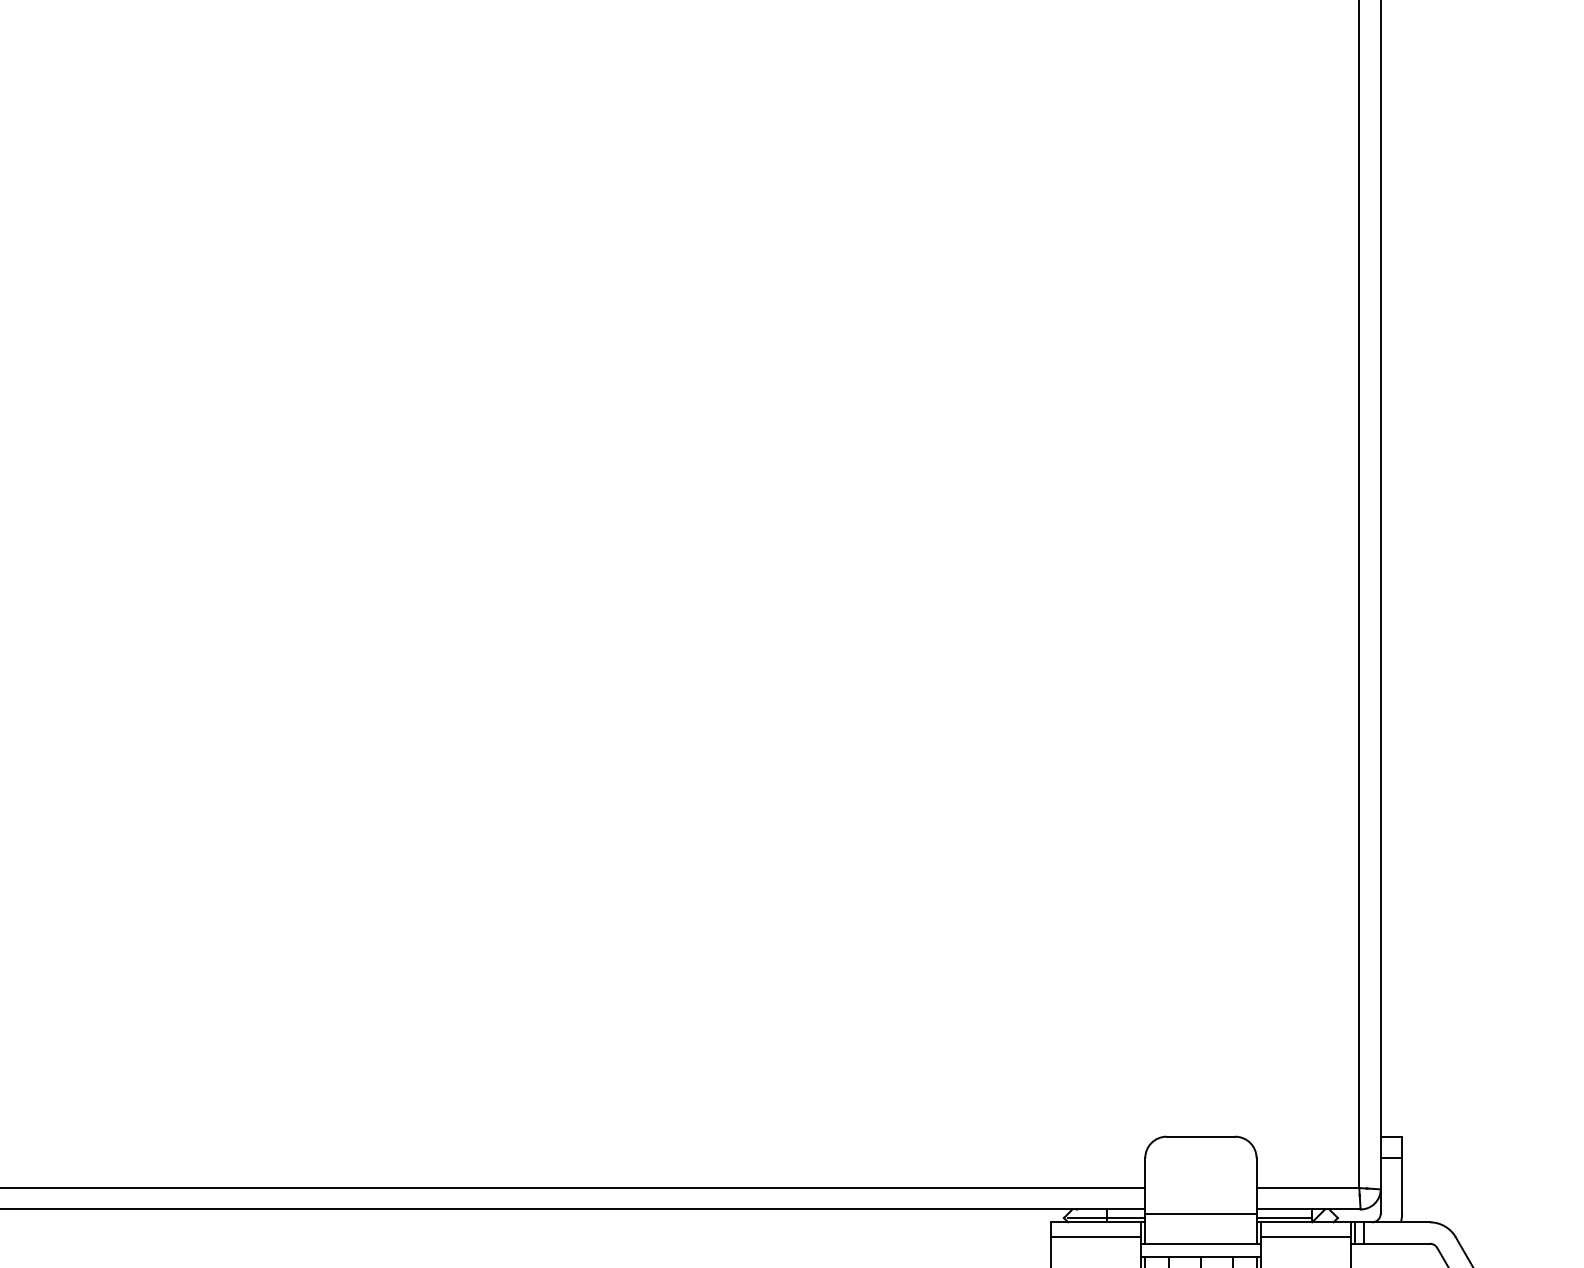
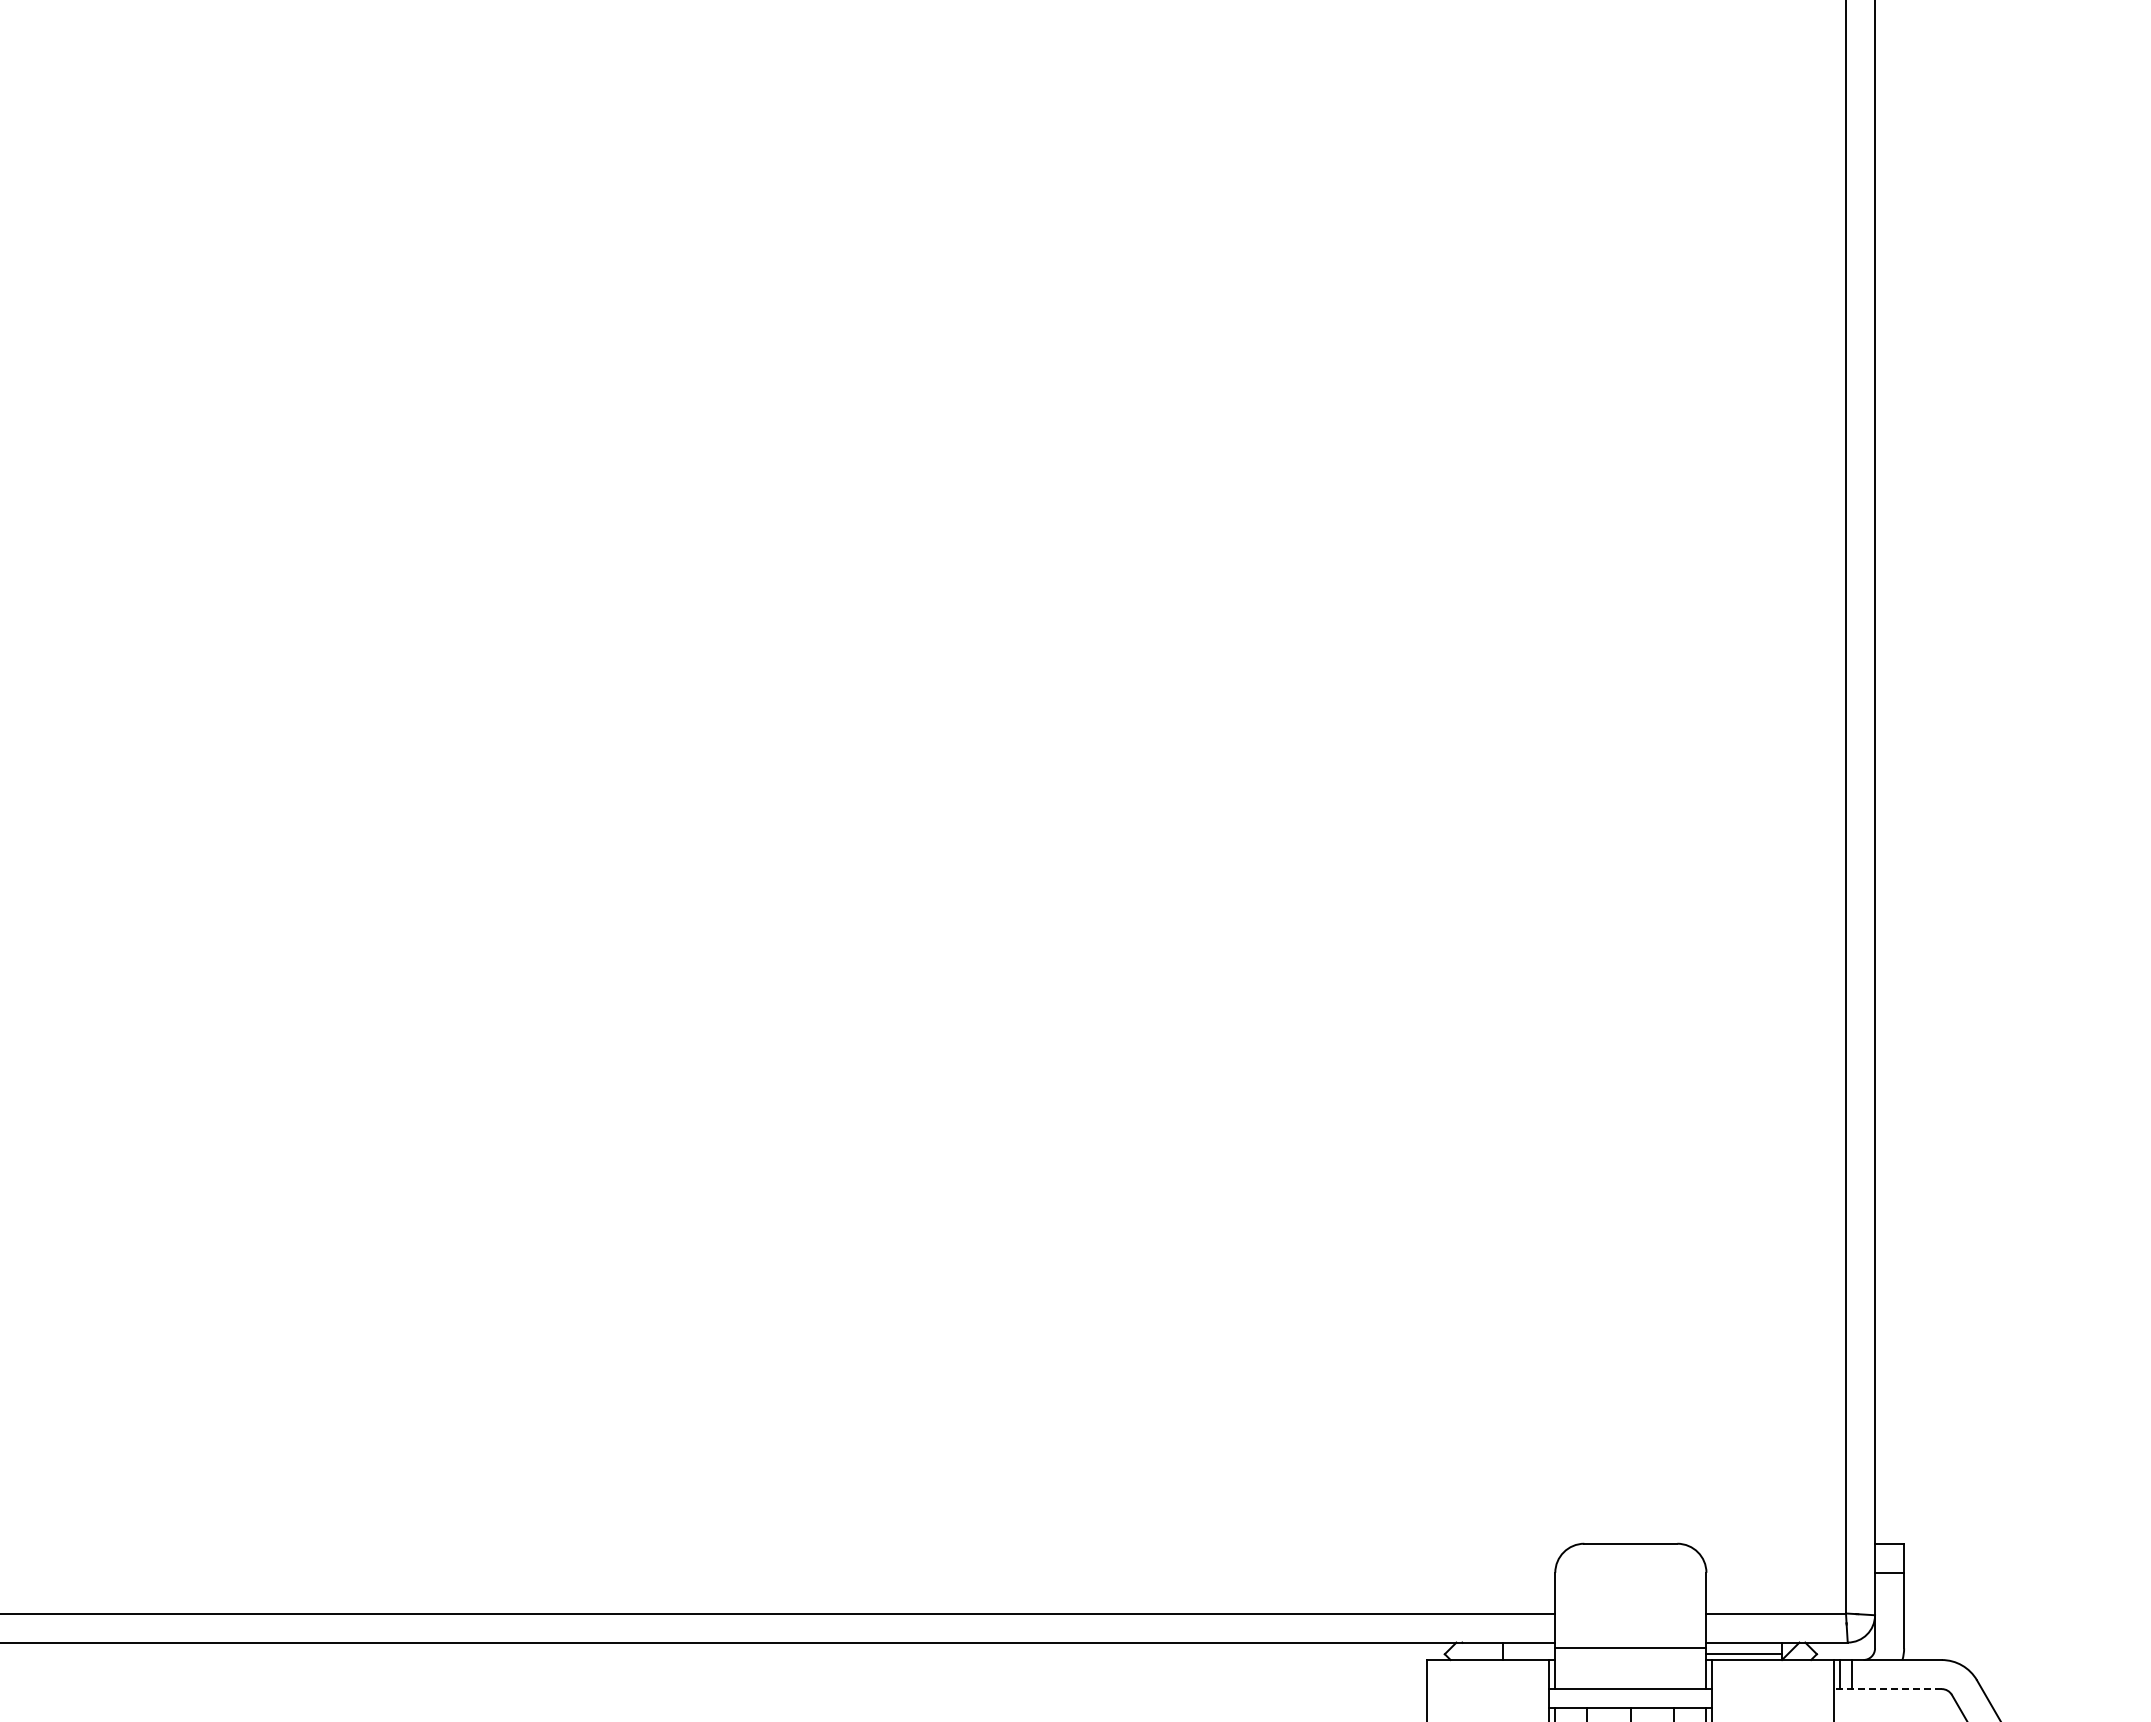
line: (1106, 1218) -> (1502, 1654), removed
line: (1096, 1237) -> (1488, 1680), removed
line: (1305, 1237) -> (1773, 1680), removed
line: (1390, 1244) -> (1888, 1689), solid -> dashed

